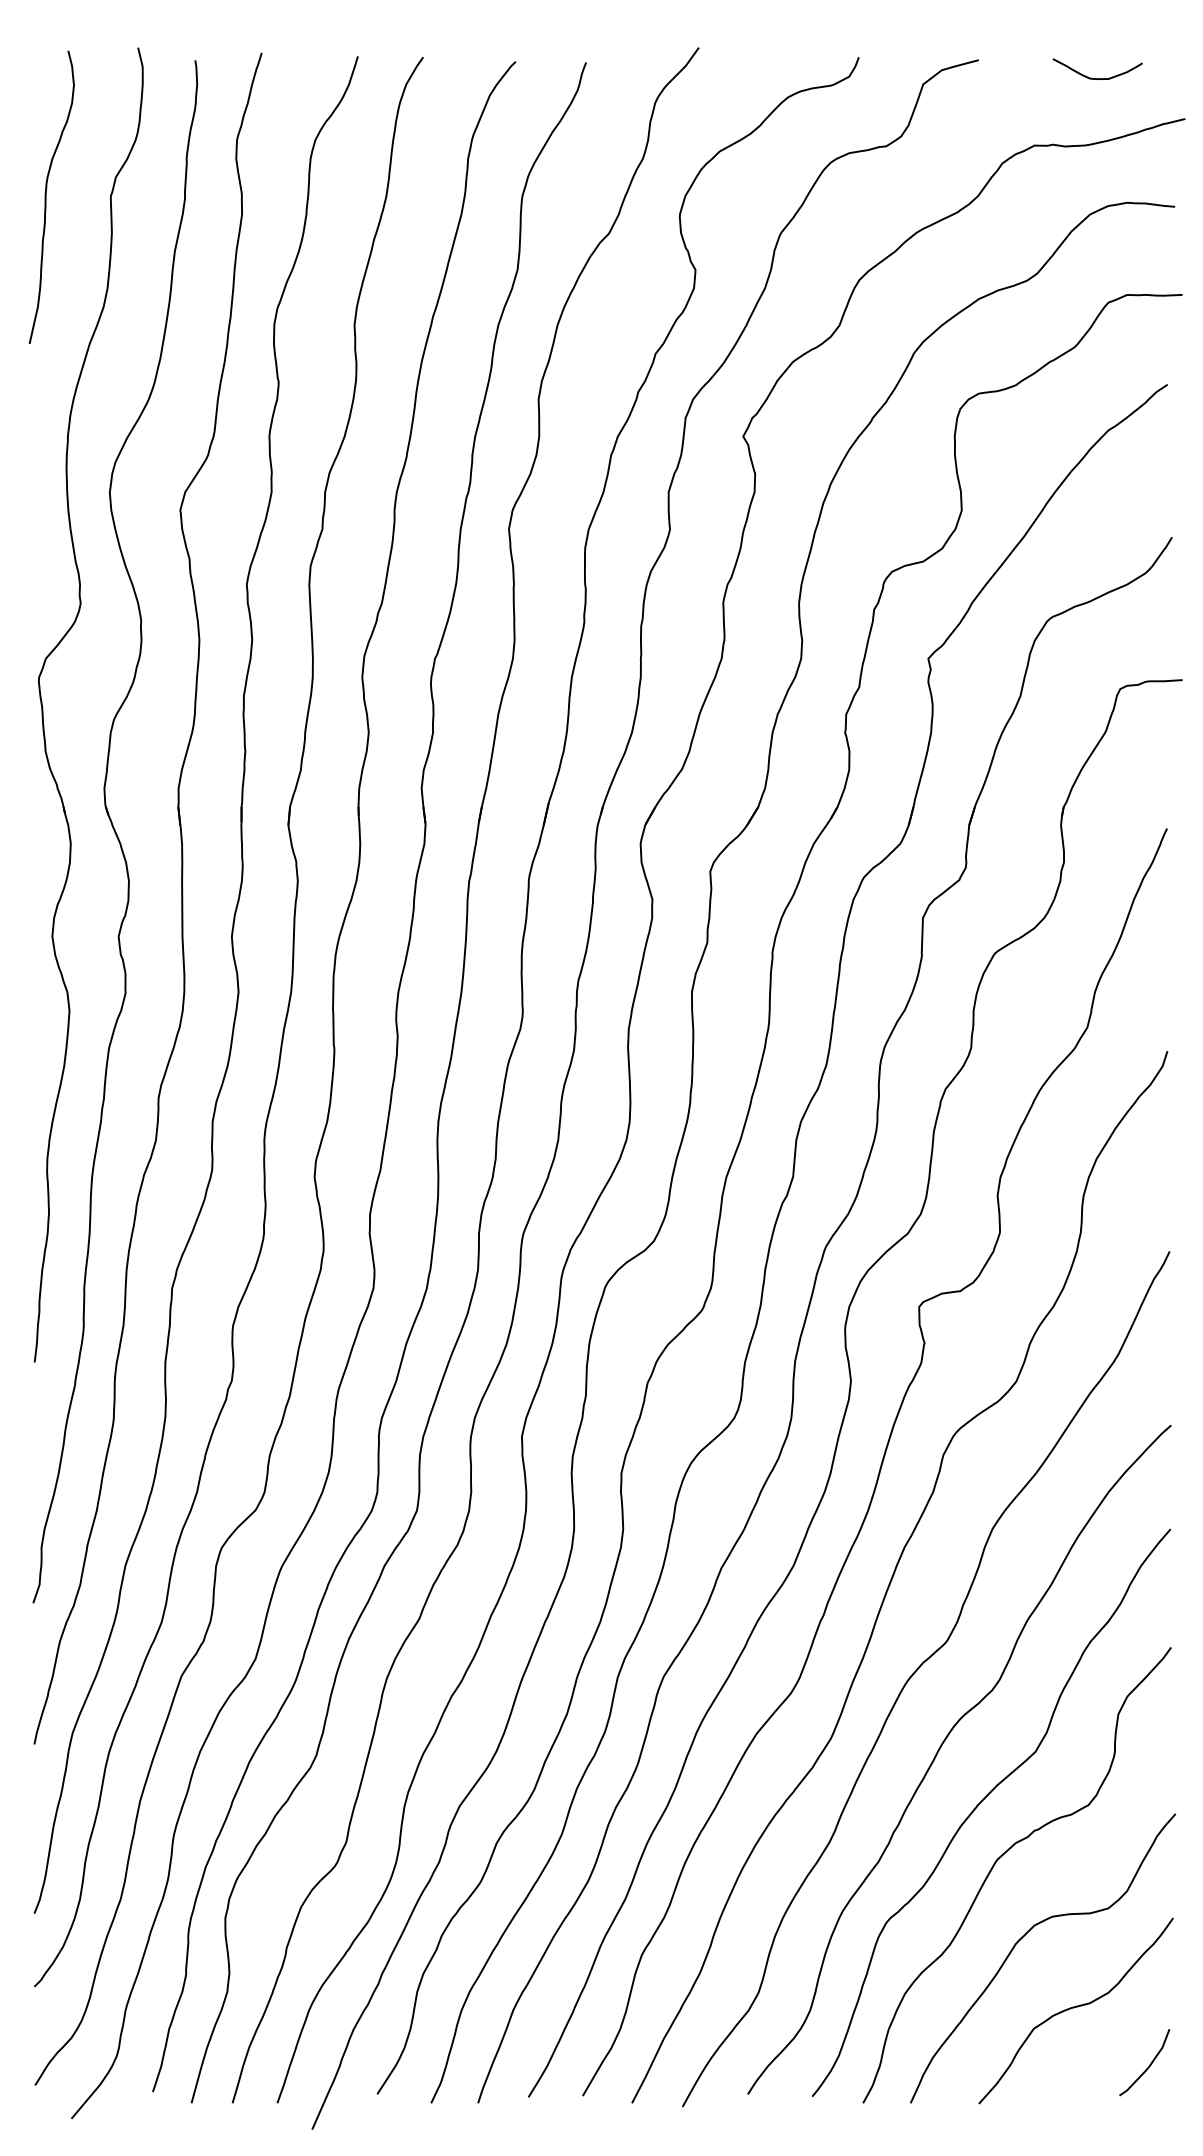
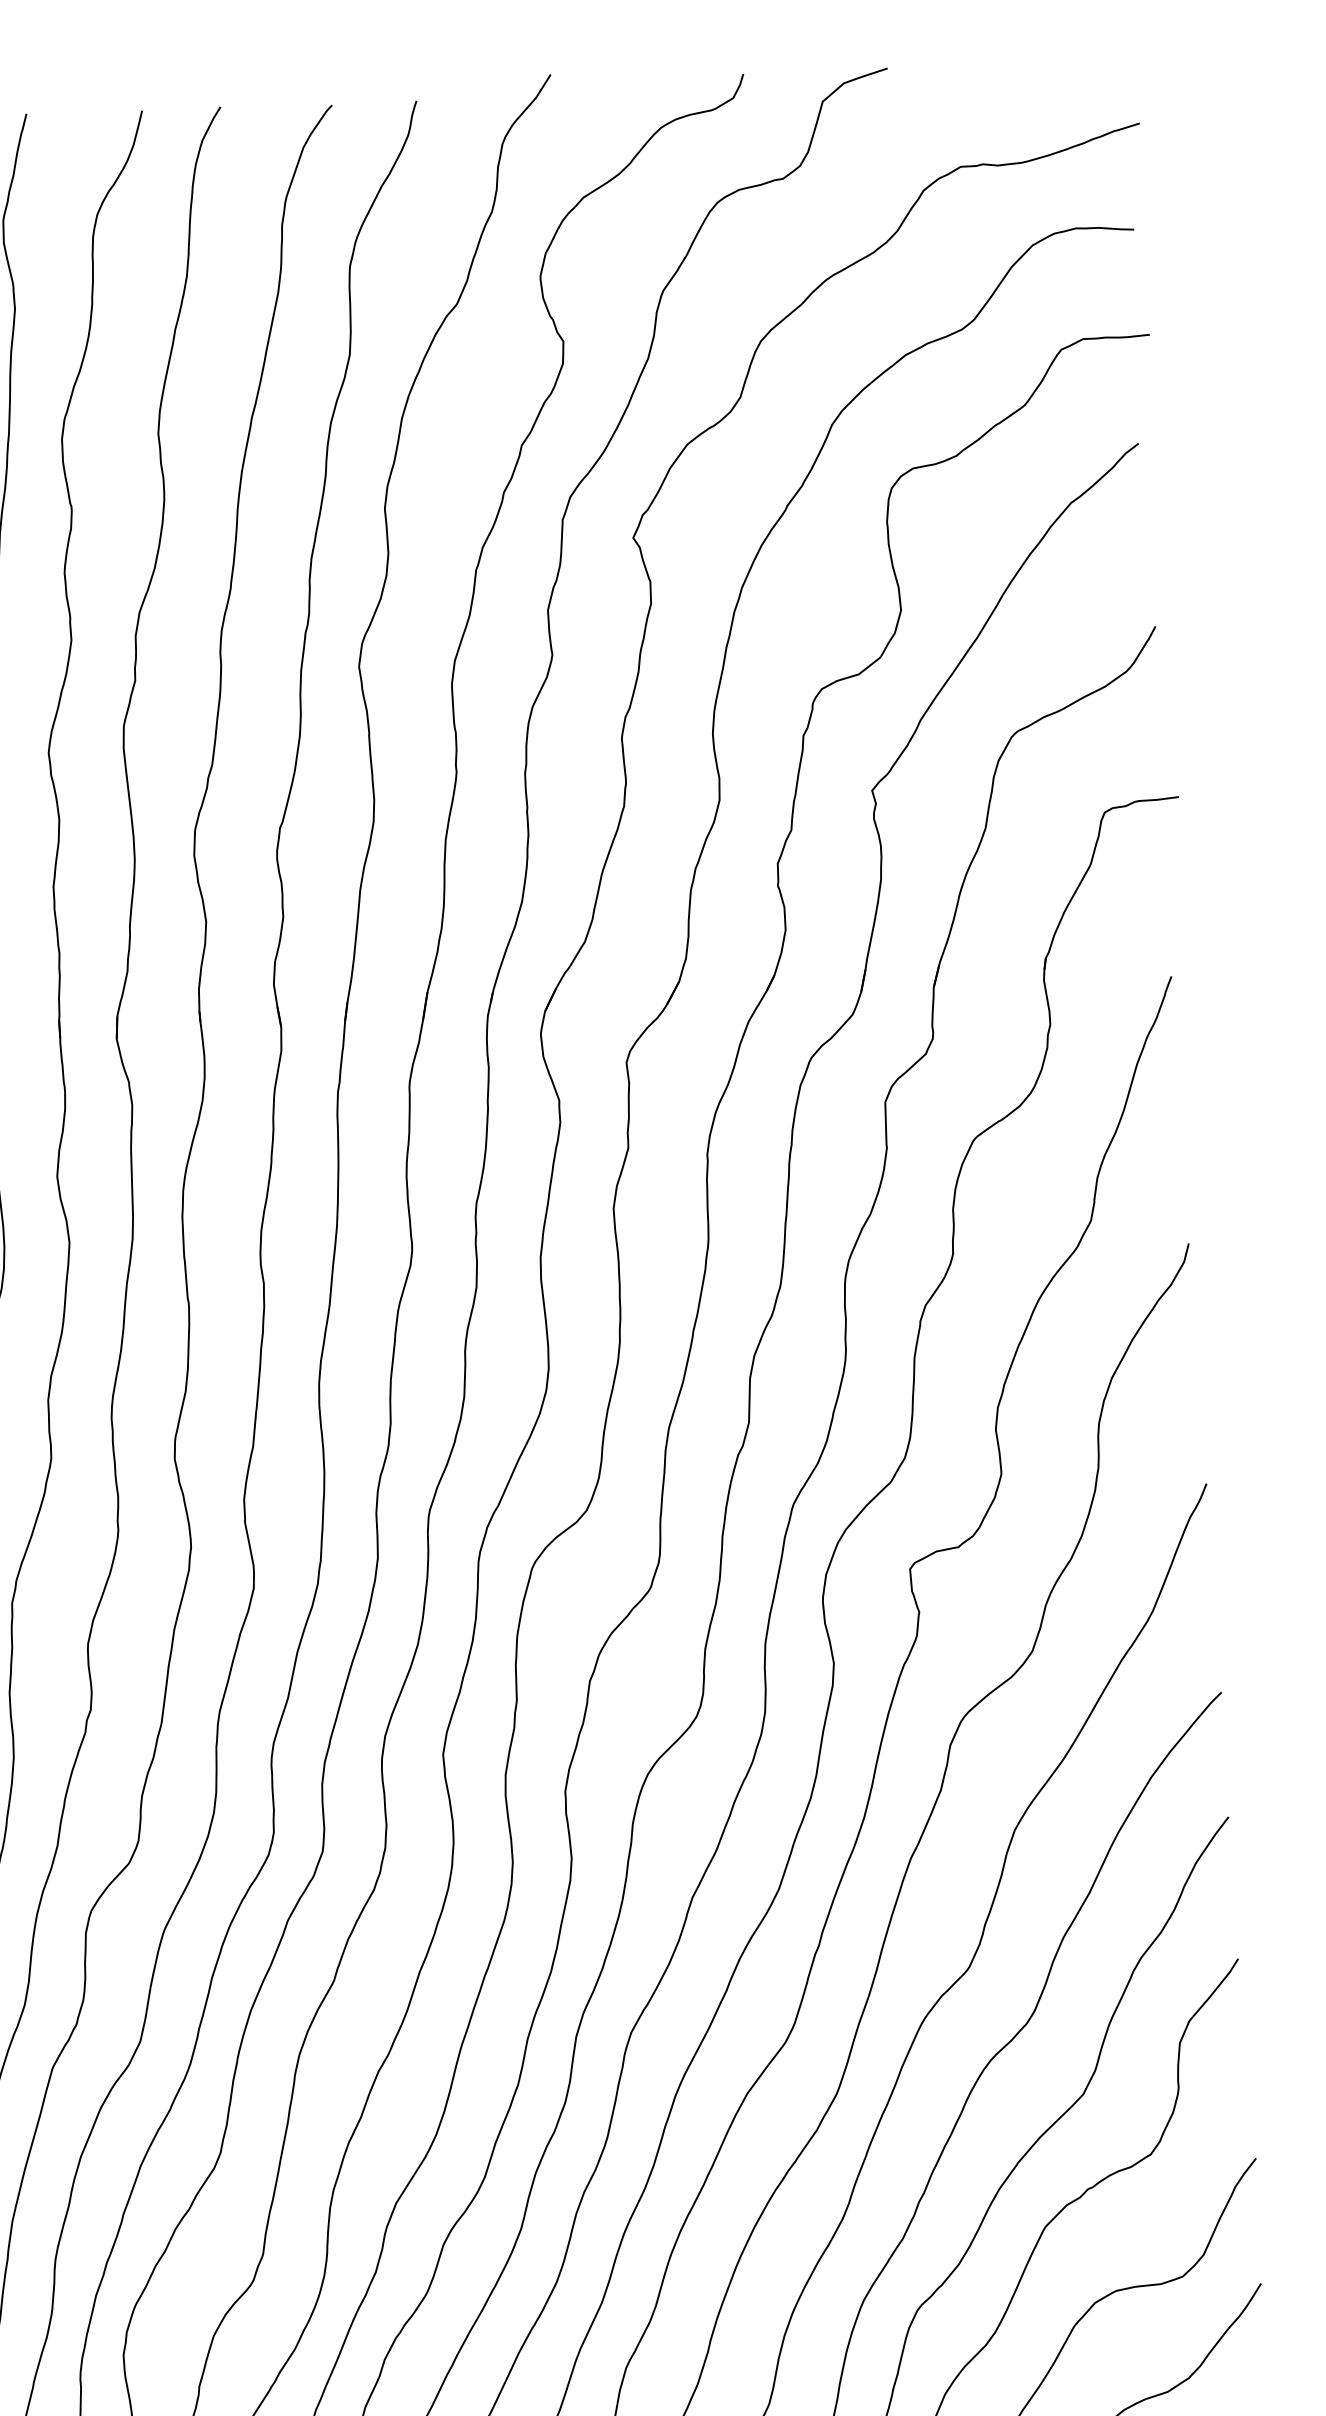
curve: (1097, 78) -> (1031, 81), removed

